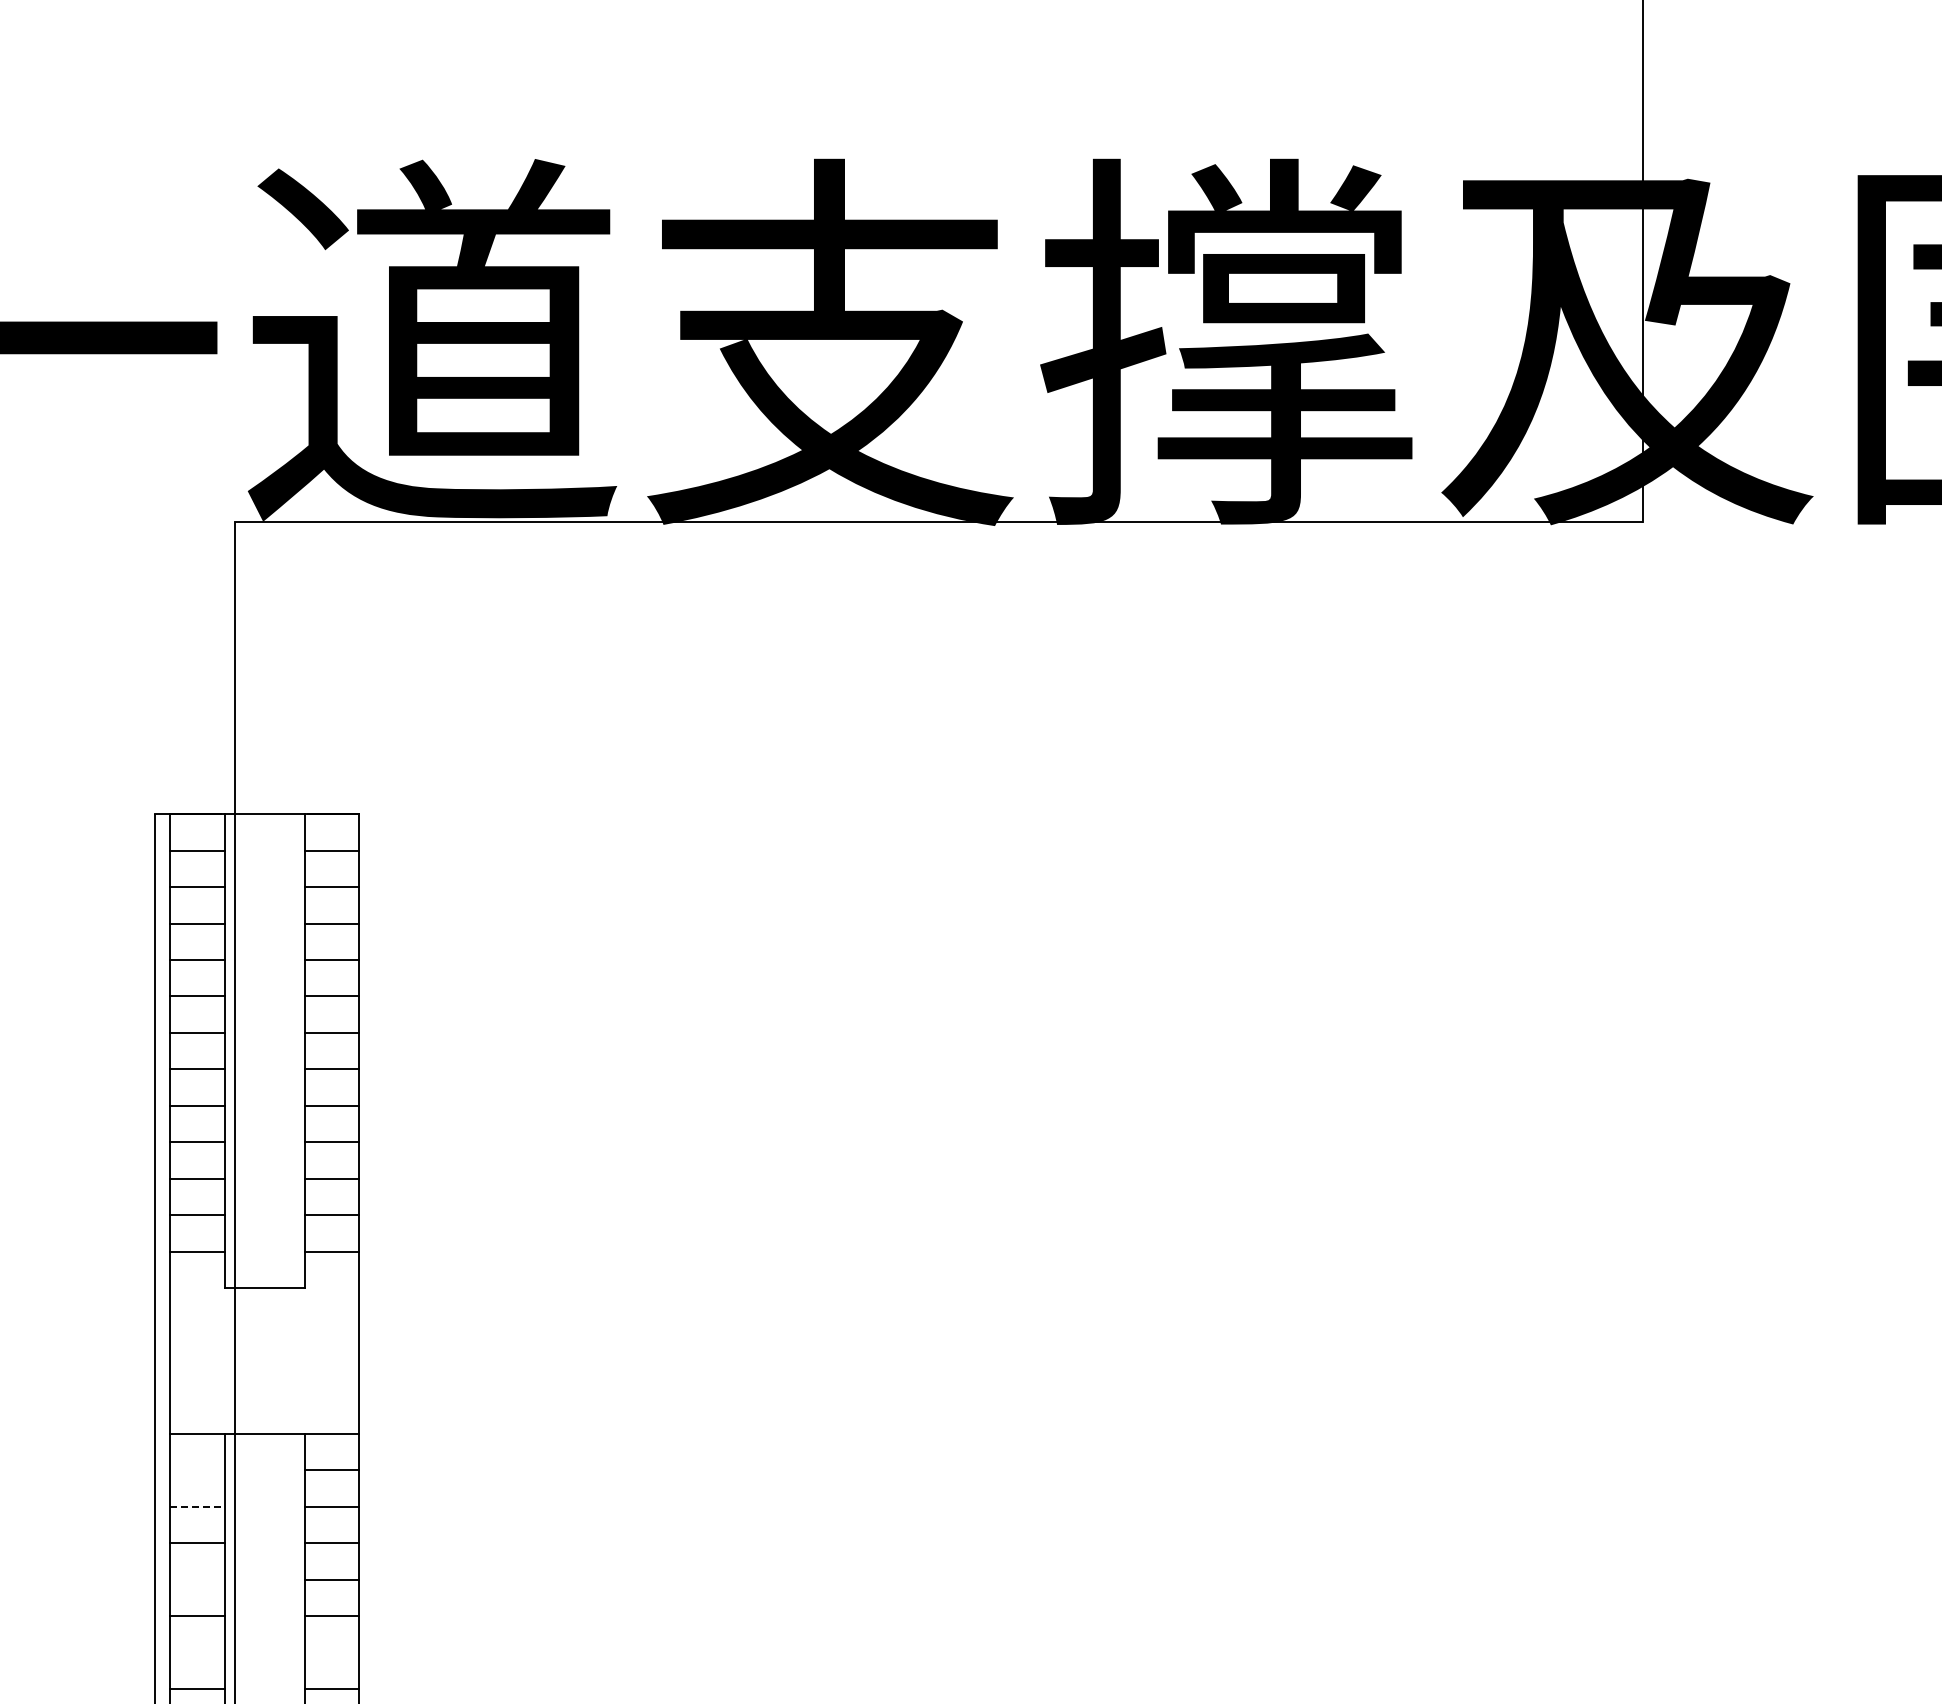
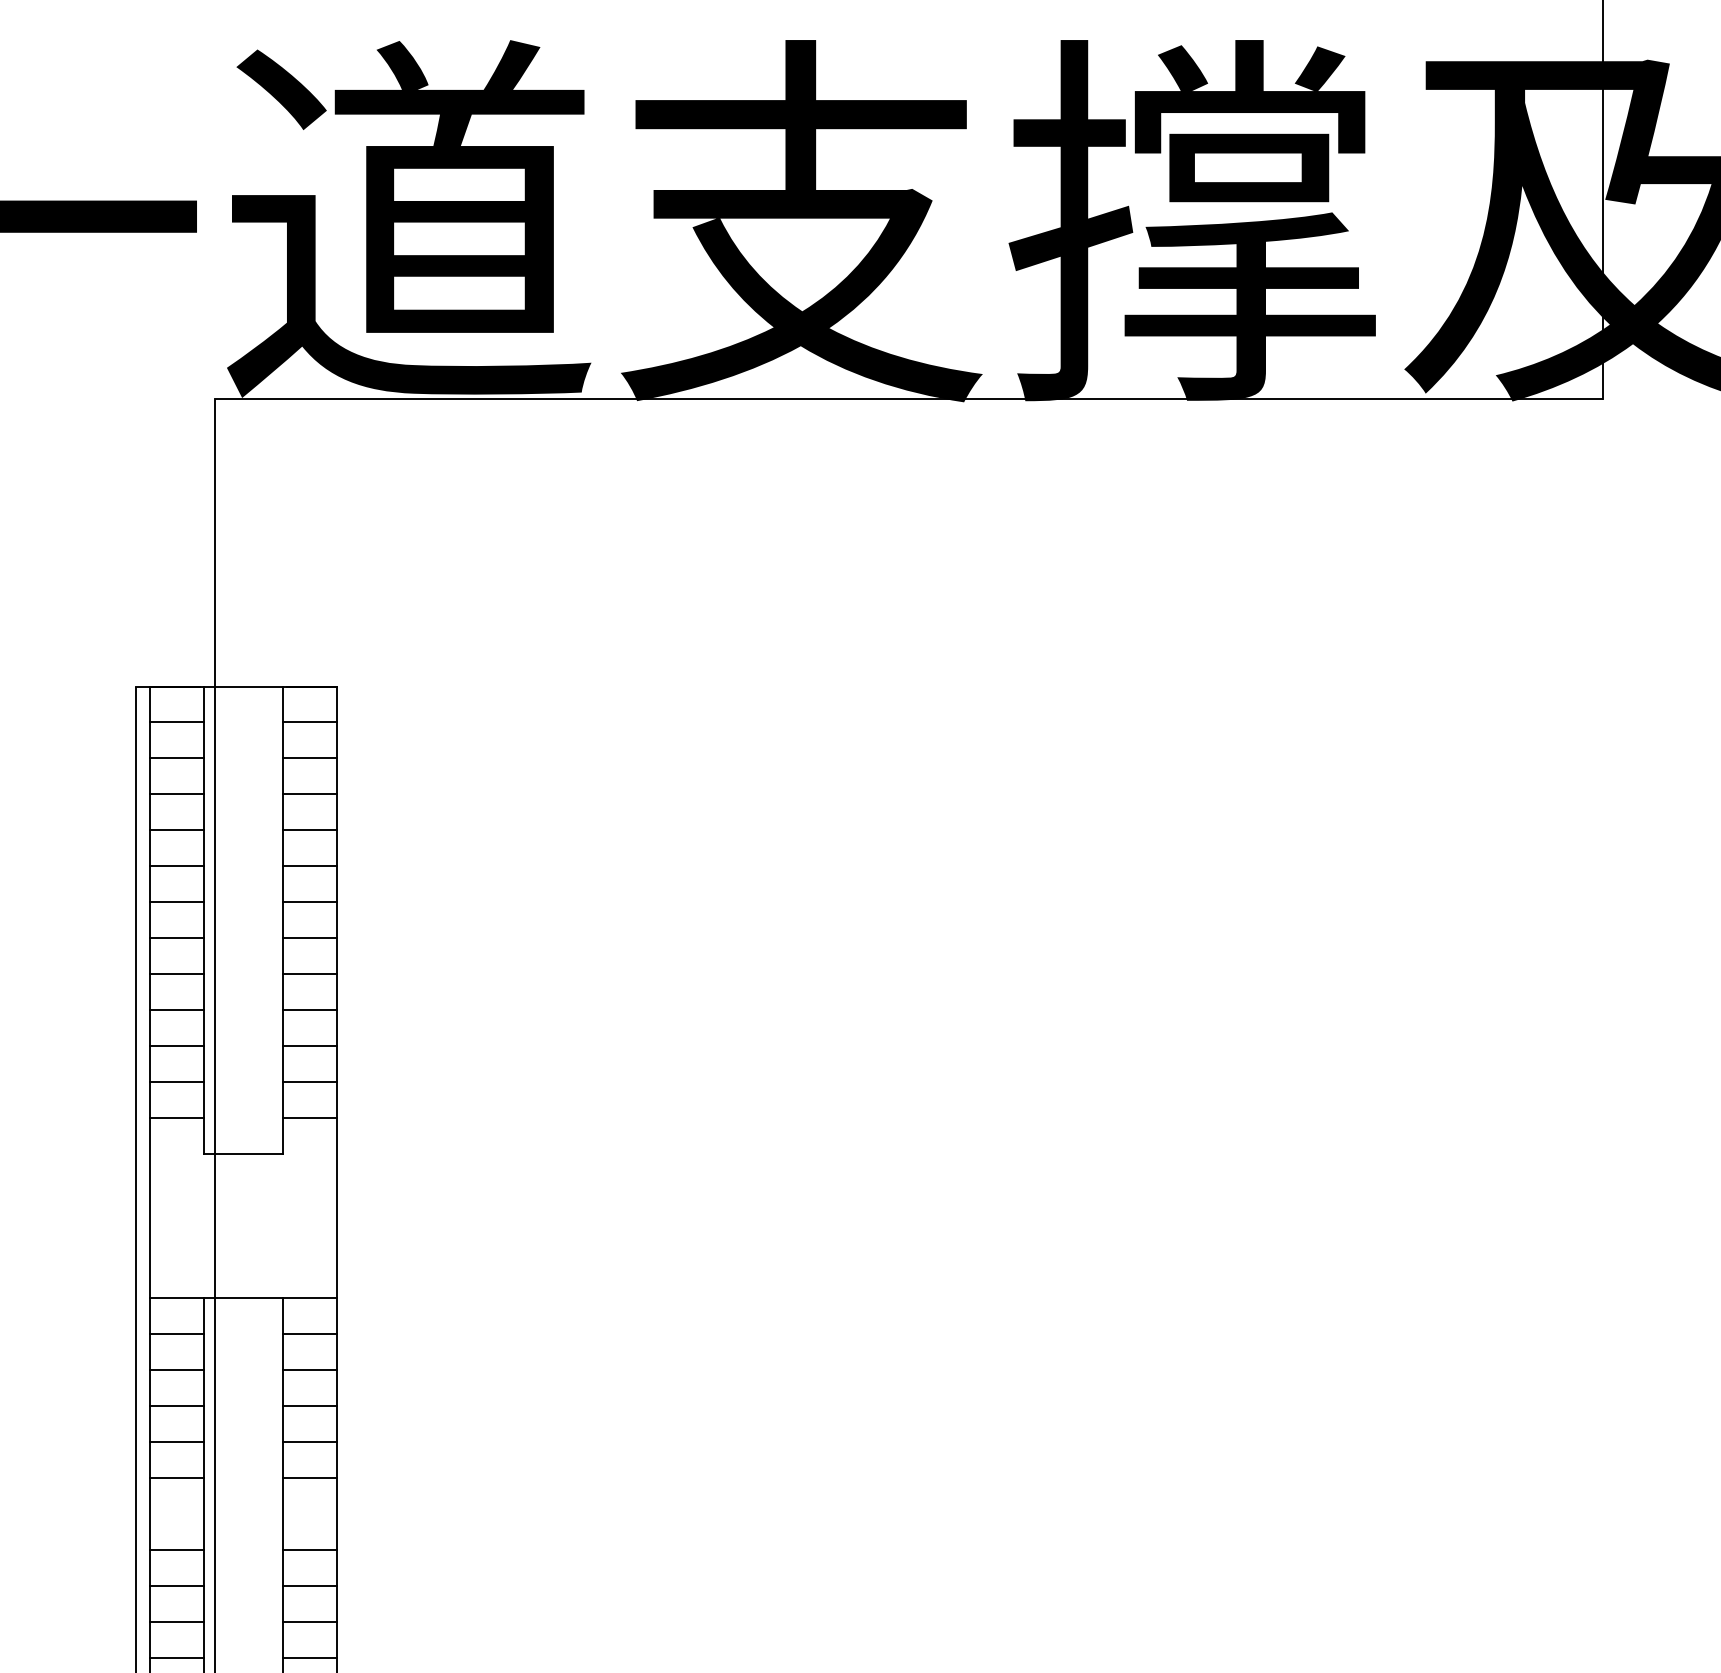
line: (196, 1470) -> (176, 1333), added
line: (197, 1506) -> (177, 1369), dashed -> solid
line: (196, 1579) -> (176, 1441), added

